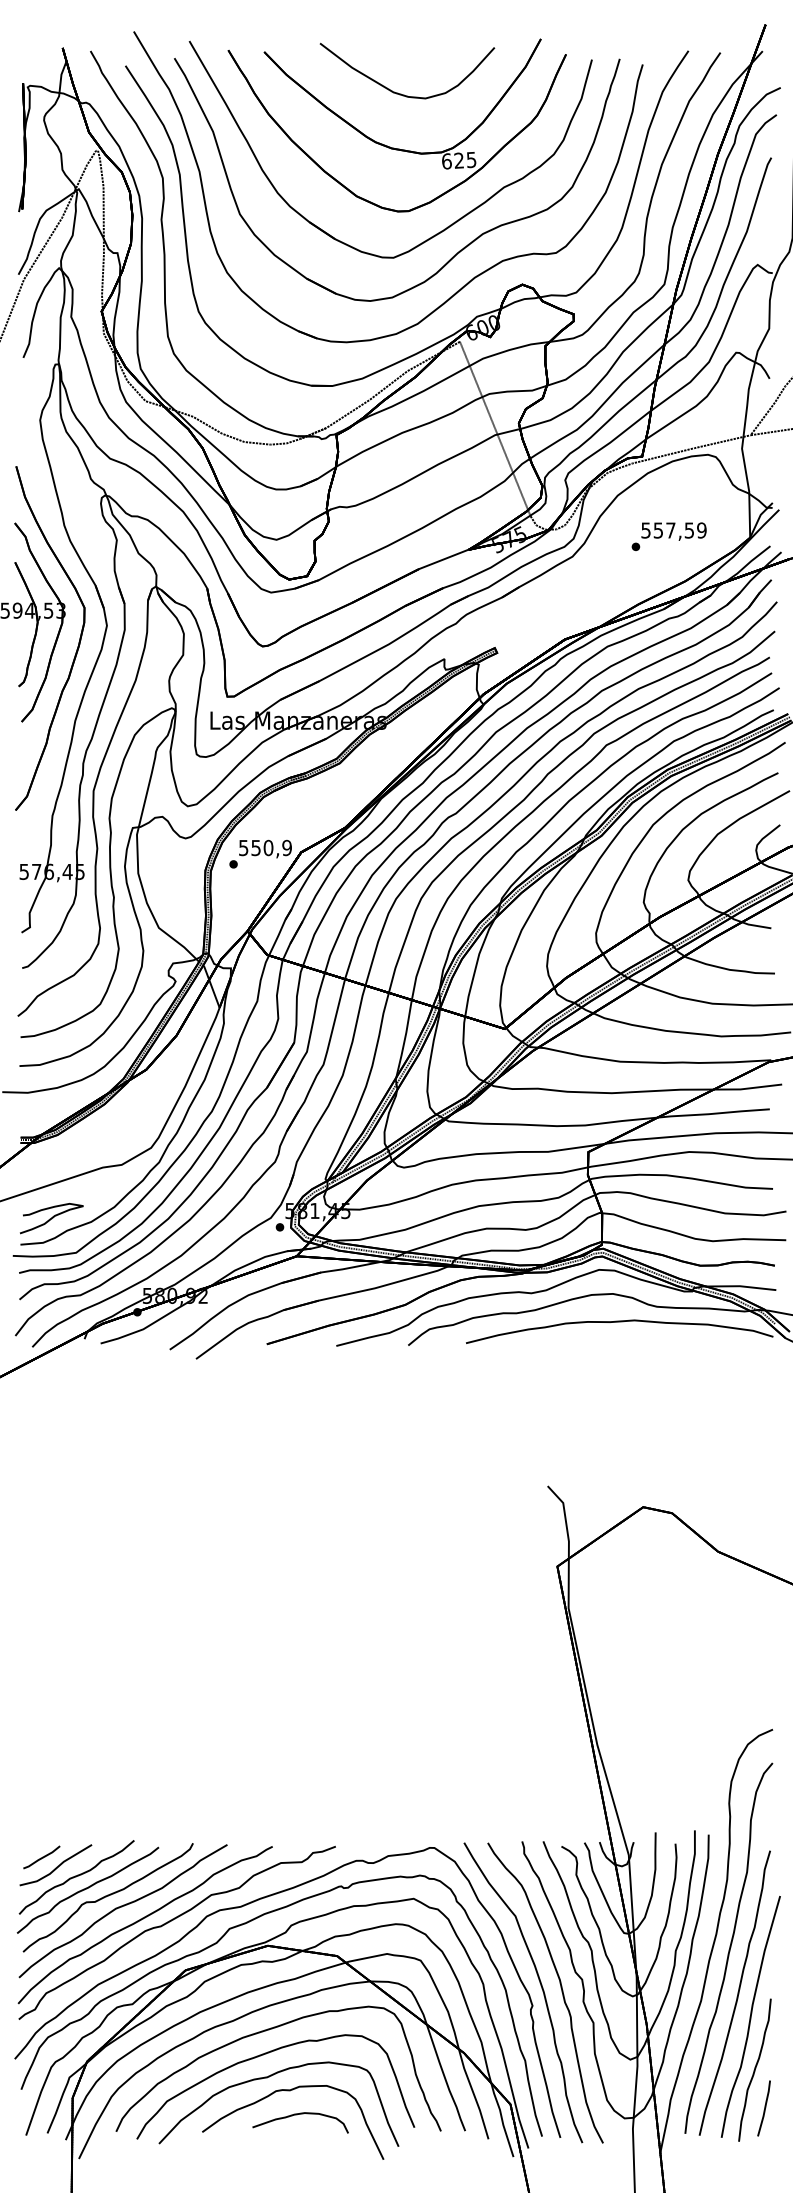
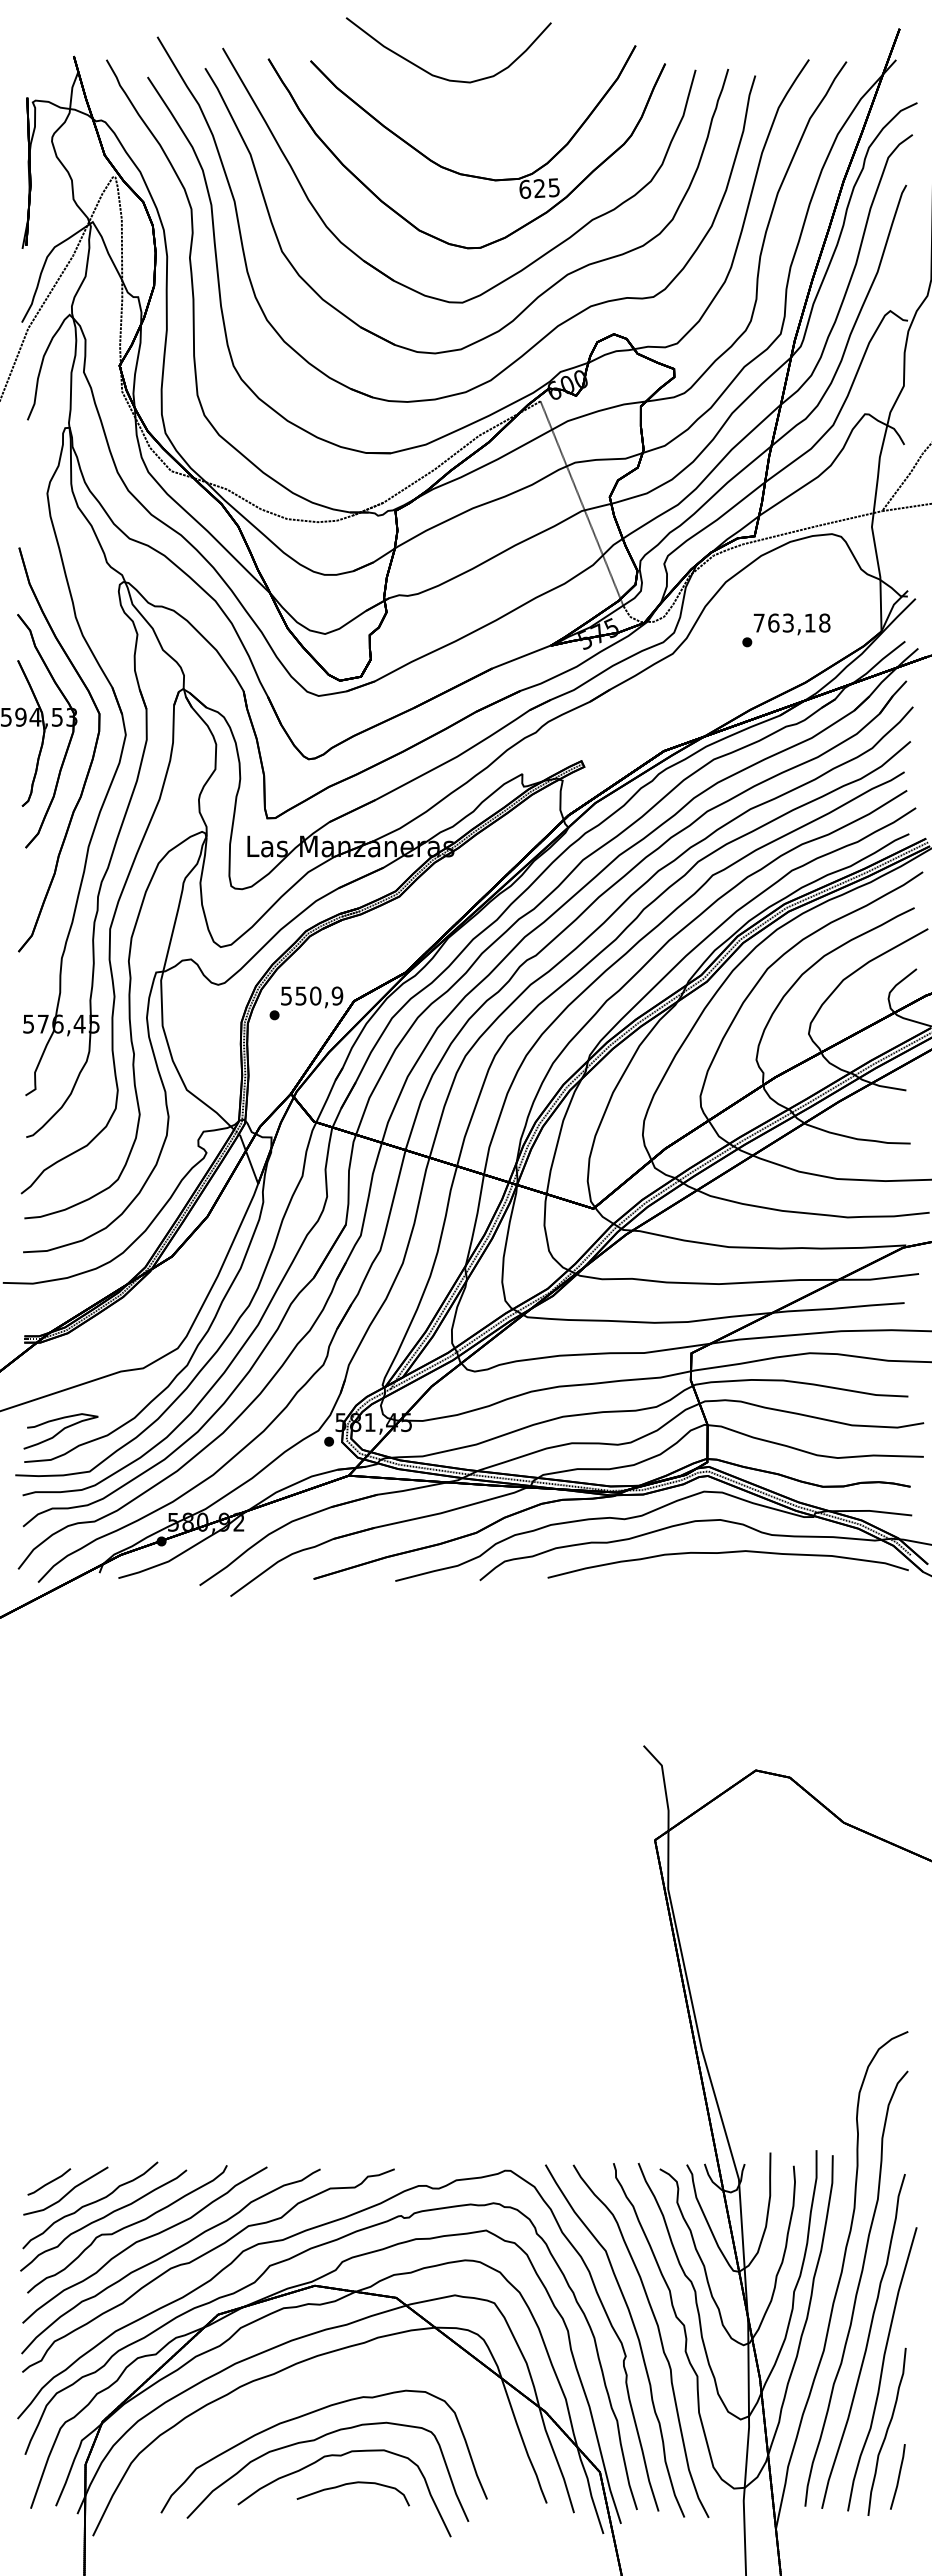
part: (400, 93) -> (440, 76), moved
text: (673, 530) -> (791, 622), 557,59 -> 763,18
part: (268, 2030) -> (315, 2385), removed

